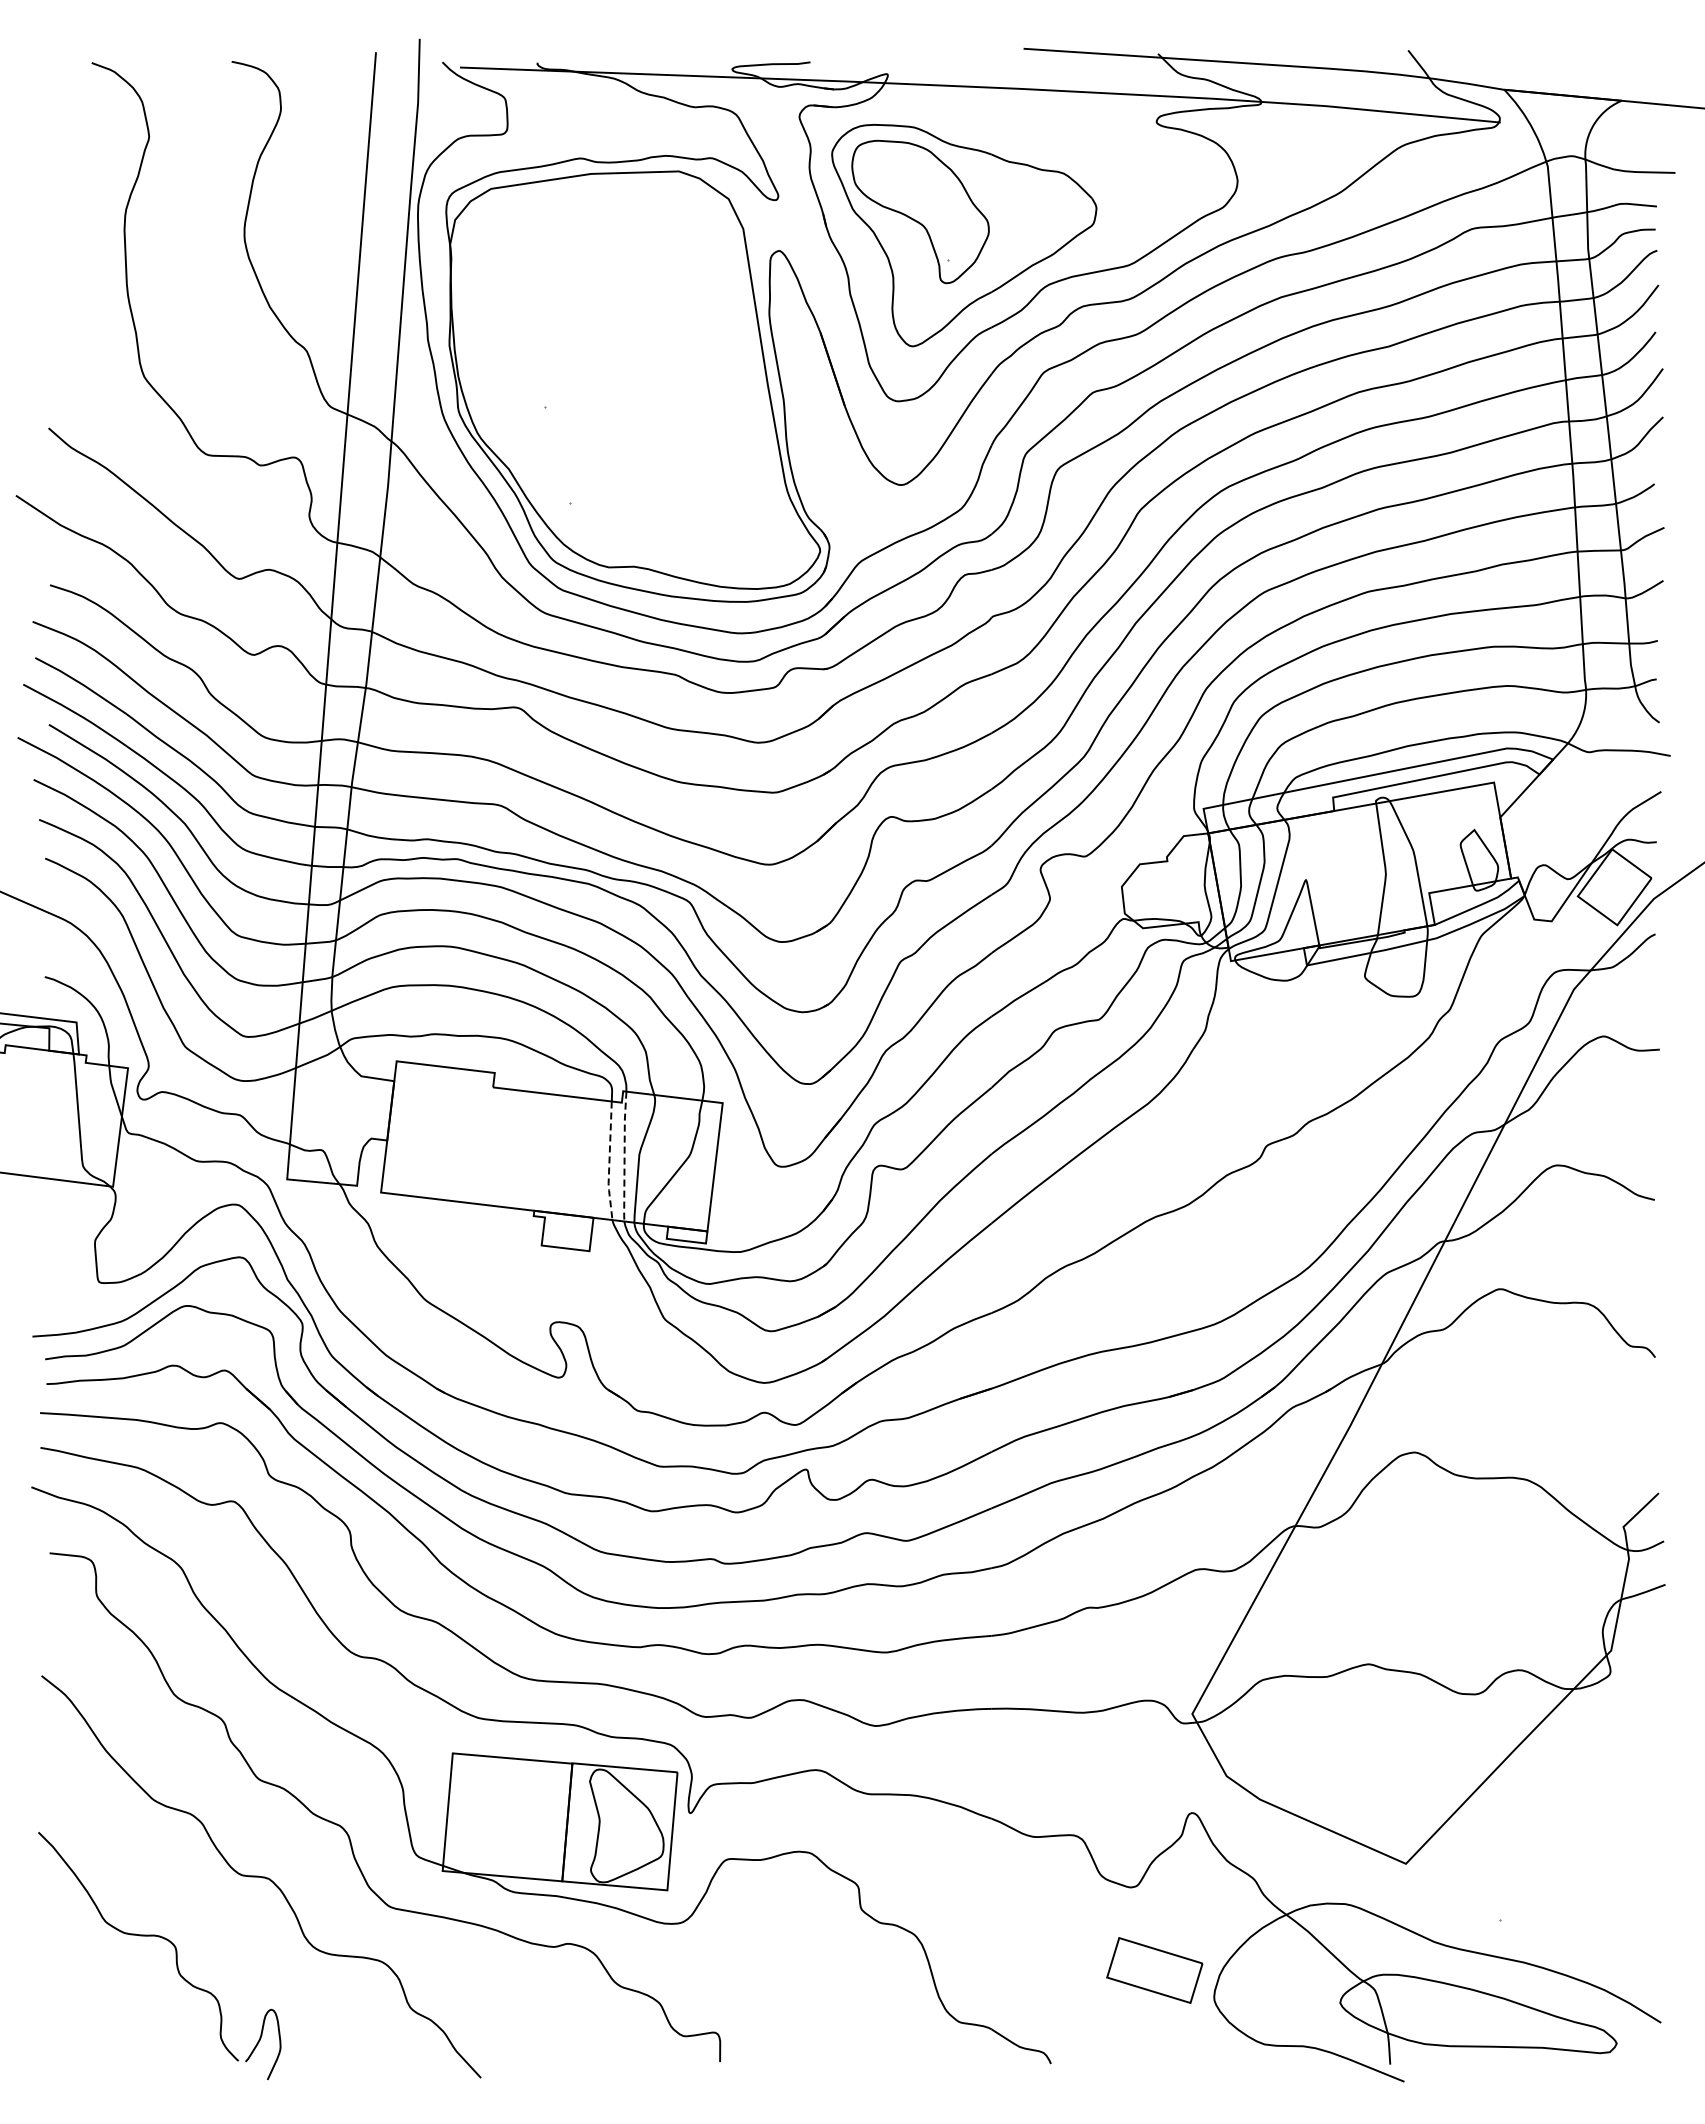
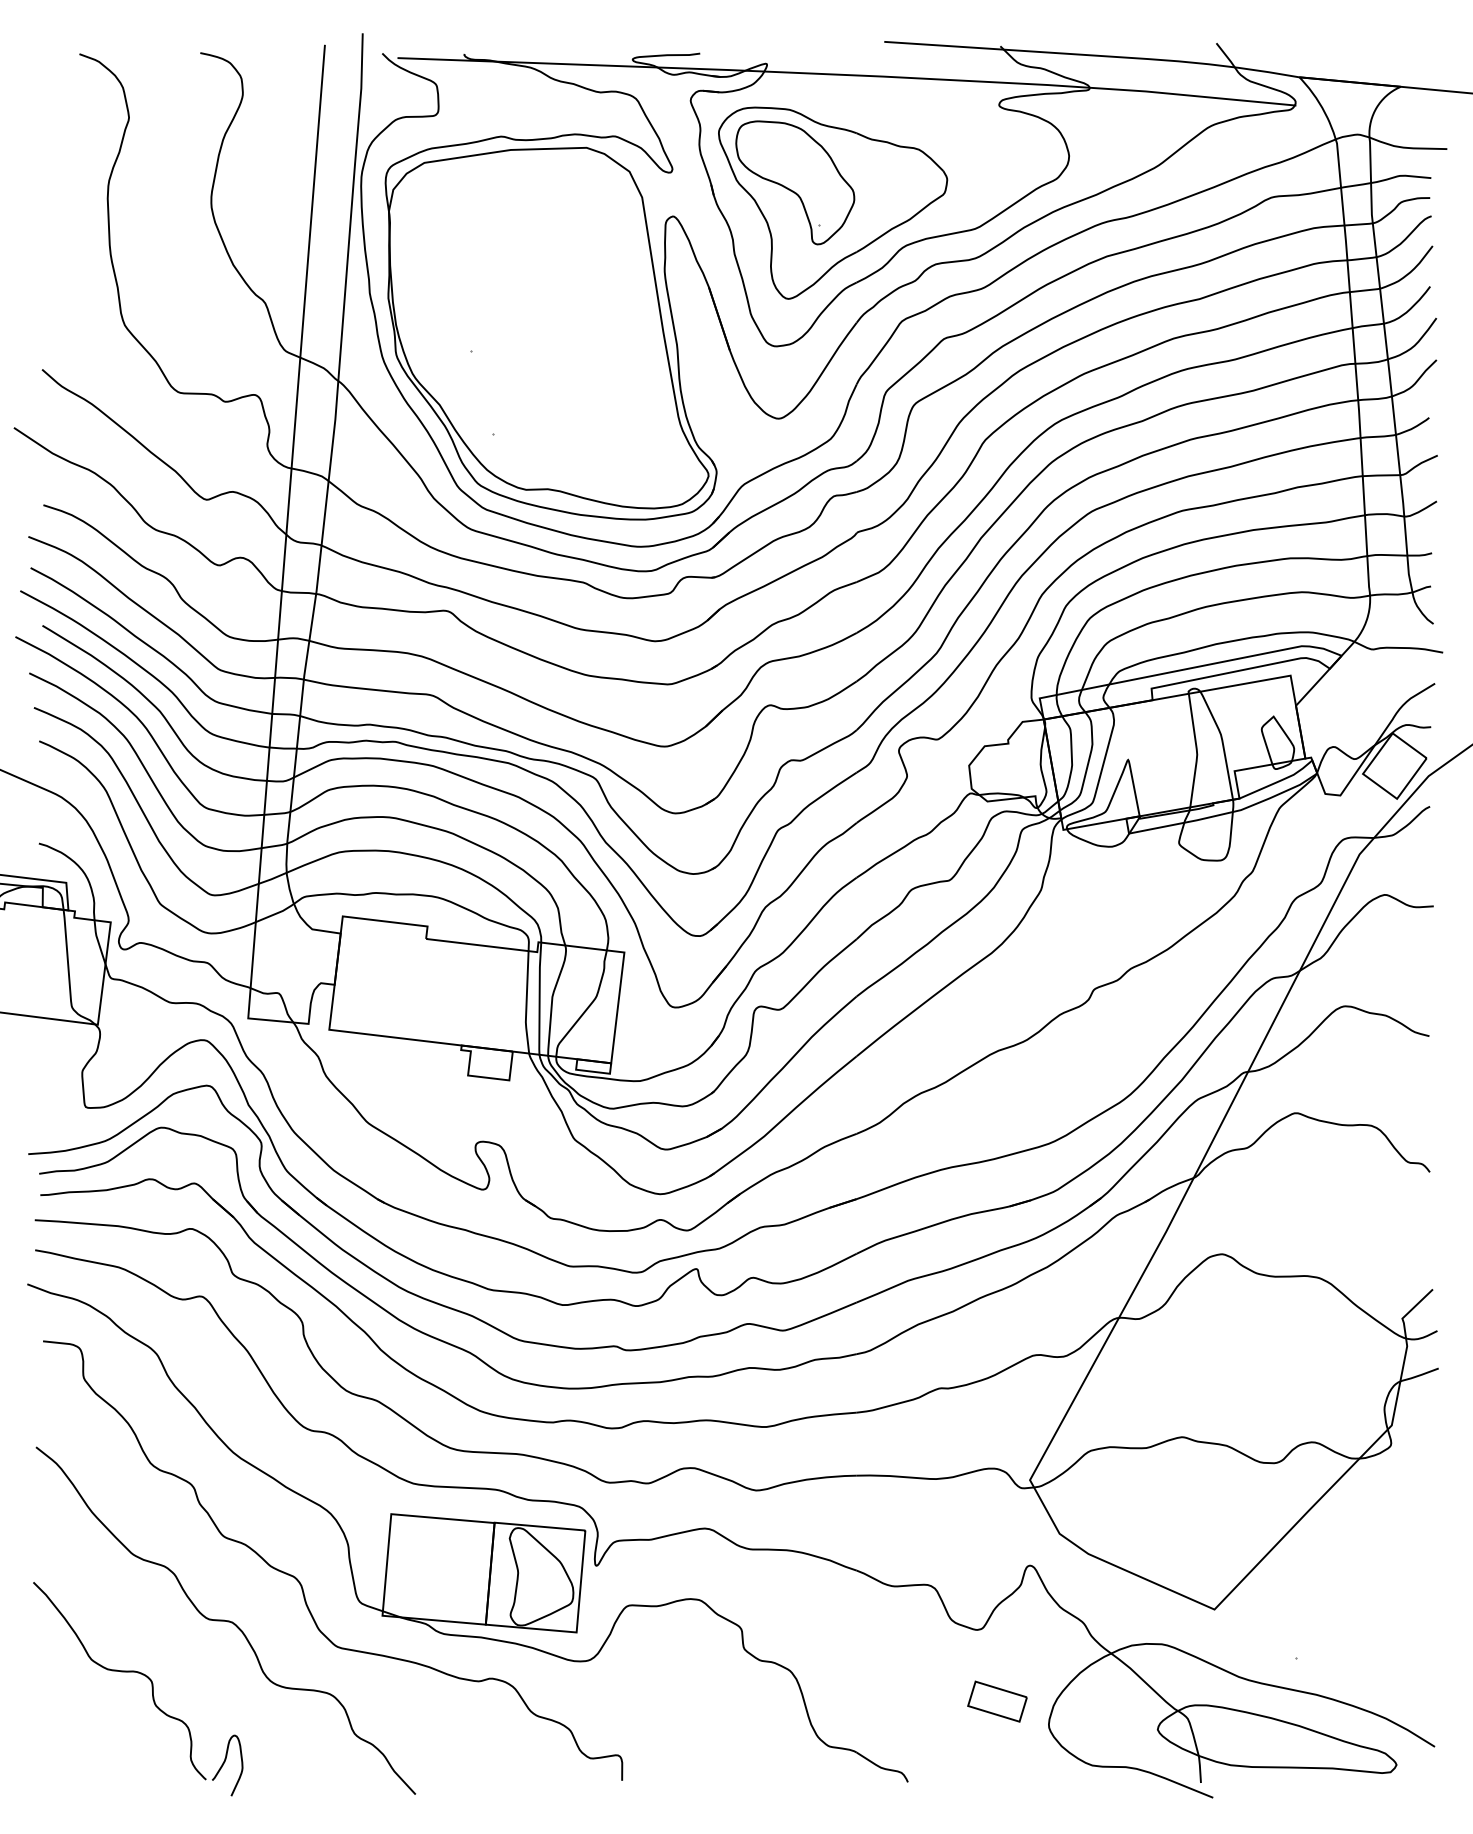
line: (624, 1156) -> (539, 998), dashed -> solid
line: (609, 1162) -> (526, 1003), dashed -> solid
part: (1154, 1970) -> (997, 1701), size x0.71

